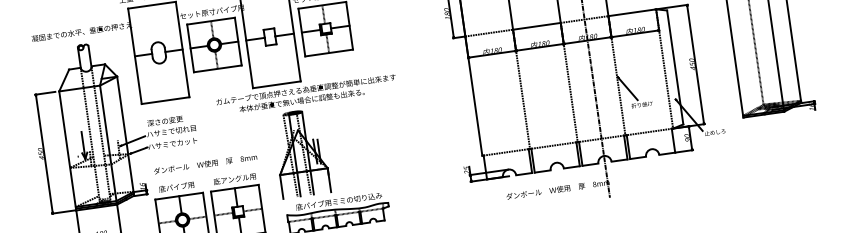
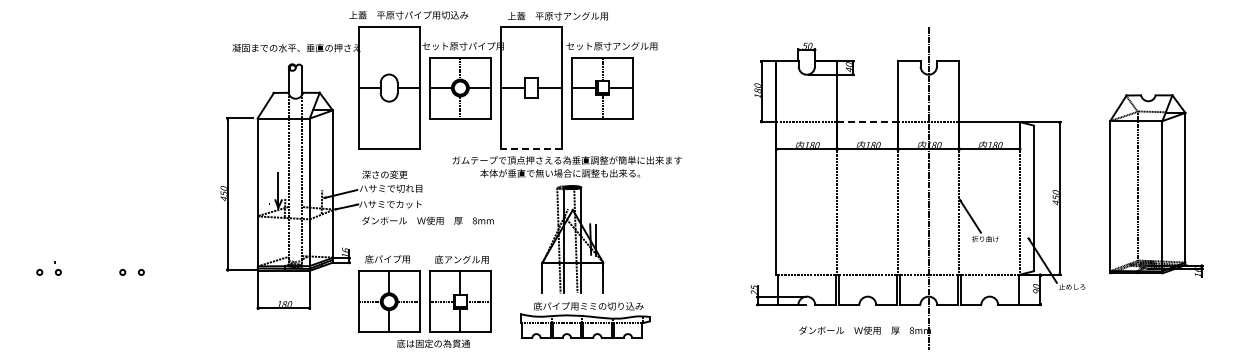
line: (537, 26) -> (868, 122), solid -> dashed
line: (276, 85) -> (531, 149), solid -> dashed
part: (301, 153) -> (572, 239), moved
text: (205, 163) -> (427, 220), moved

